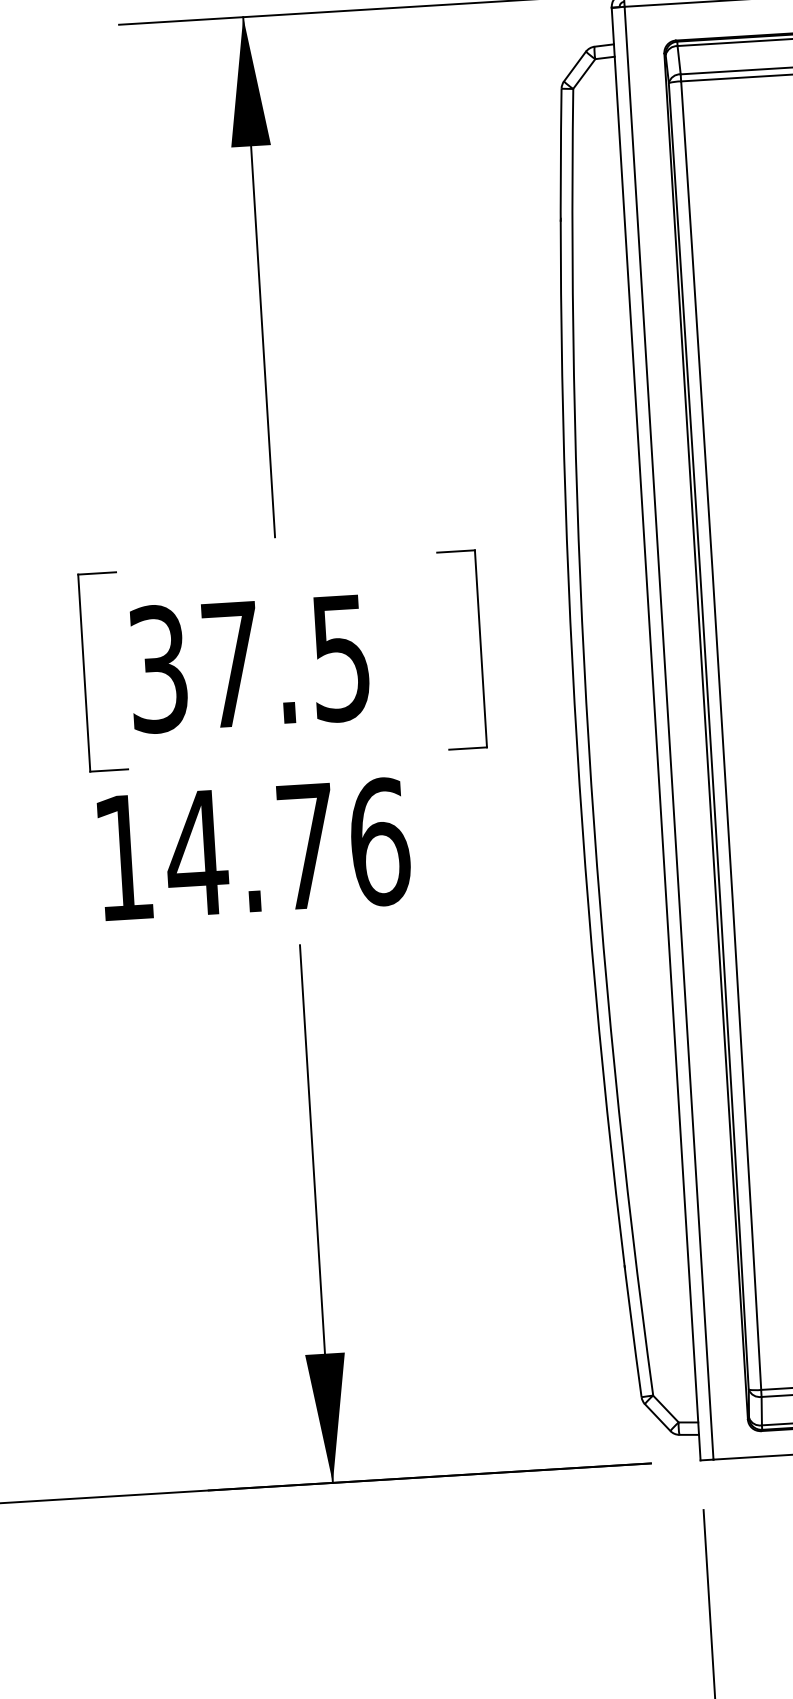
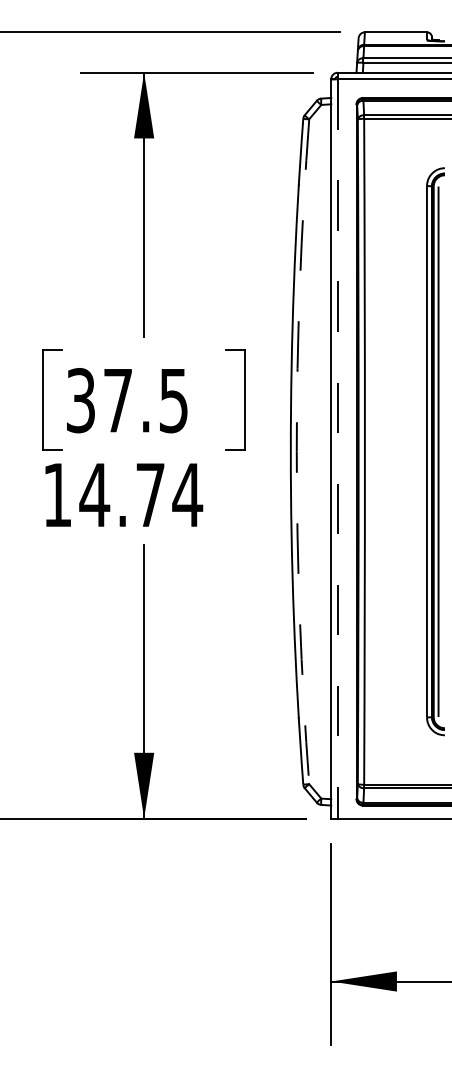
line: (668, 732) -> (337, 448), solid -> dashed
arc: (588, 743) -> (296, 451), solid -> dashed
text: (379, 840) -> (187, 494), 14.76 -> 14.74

